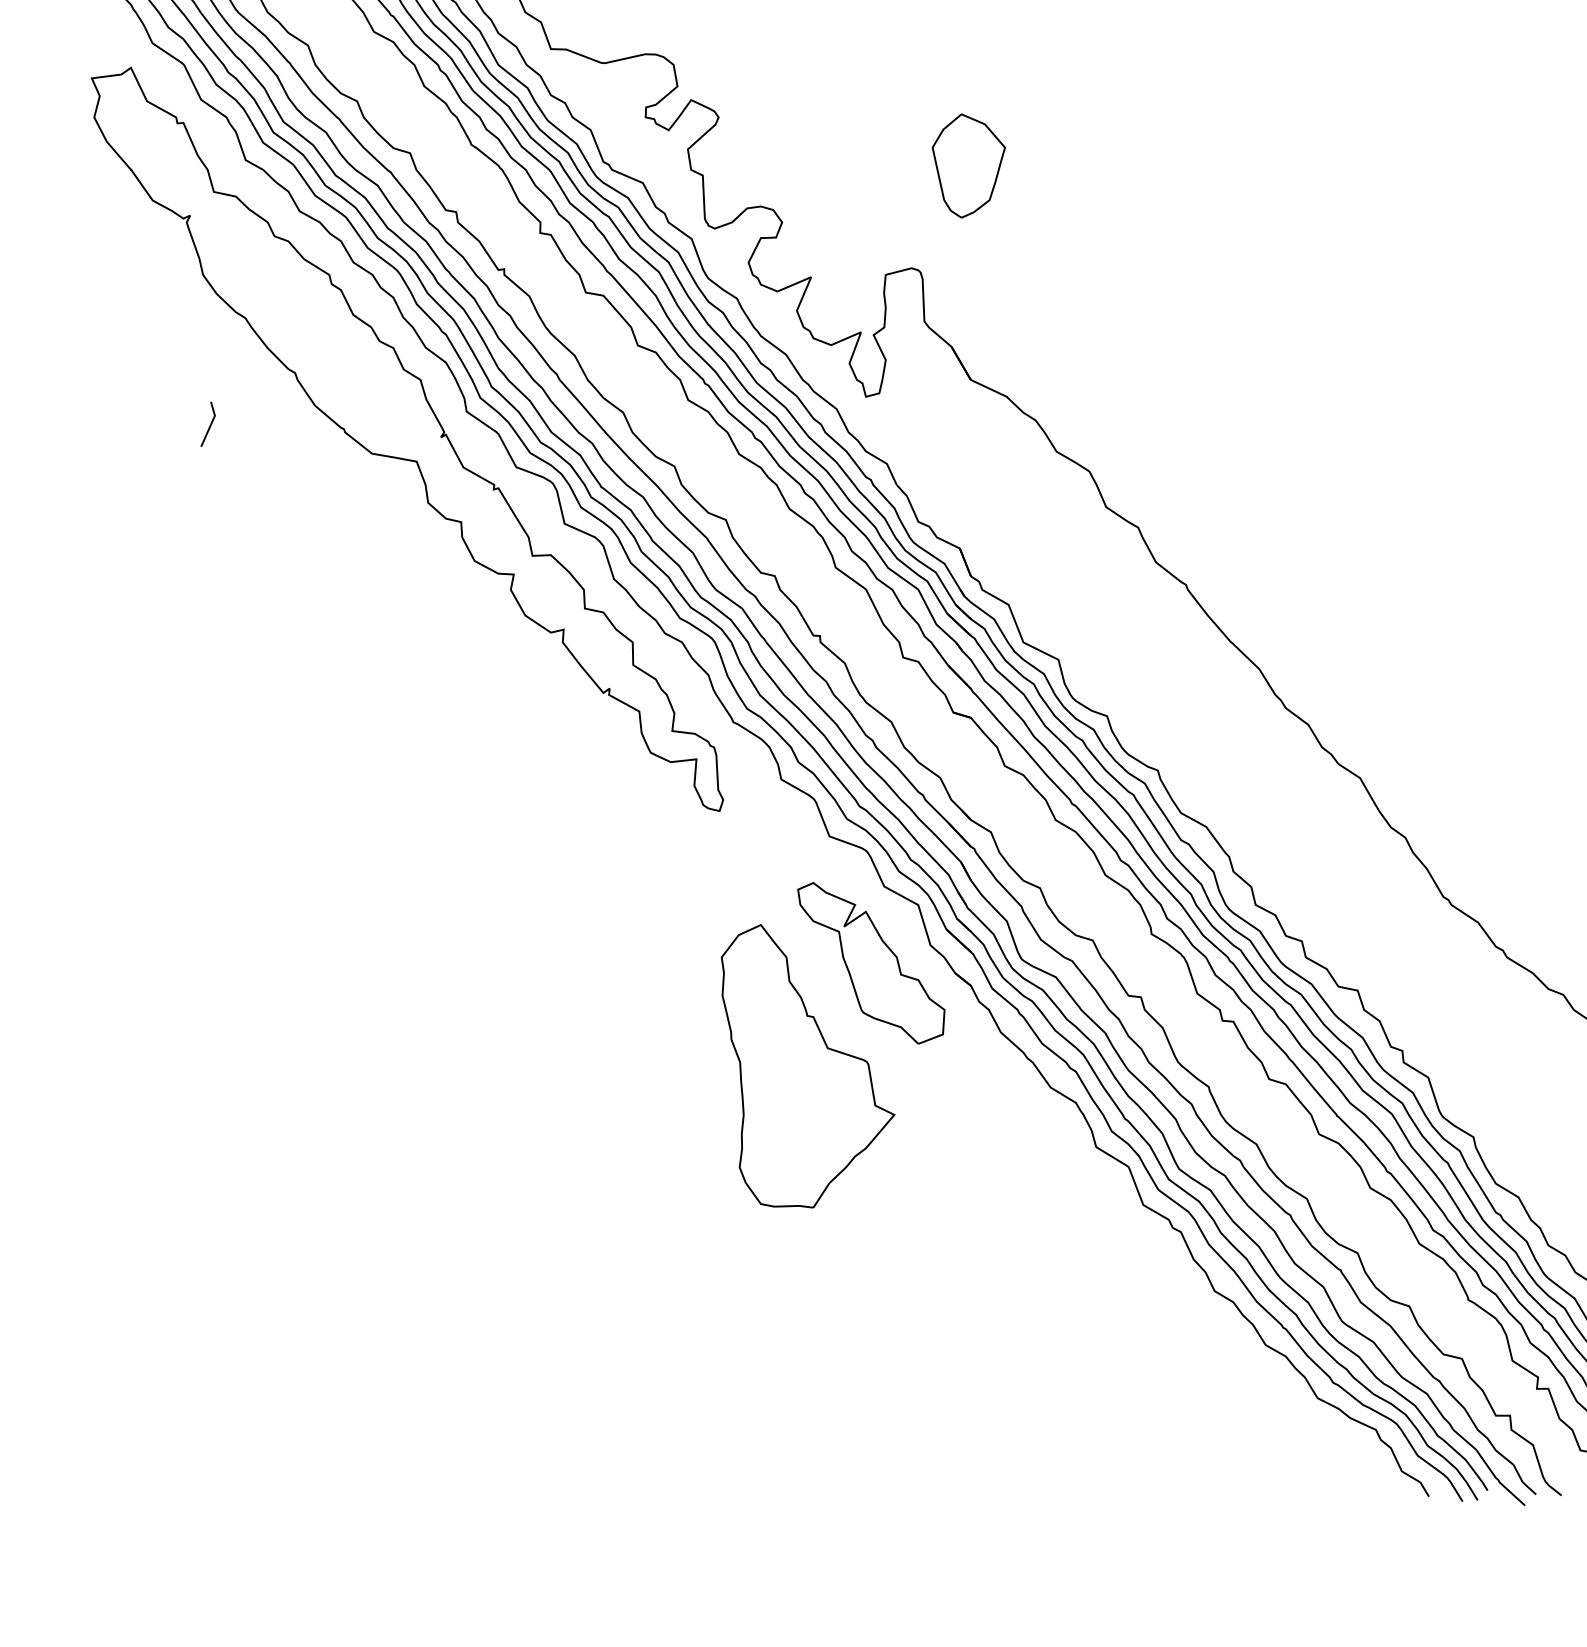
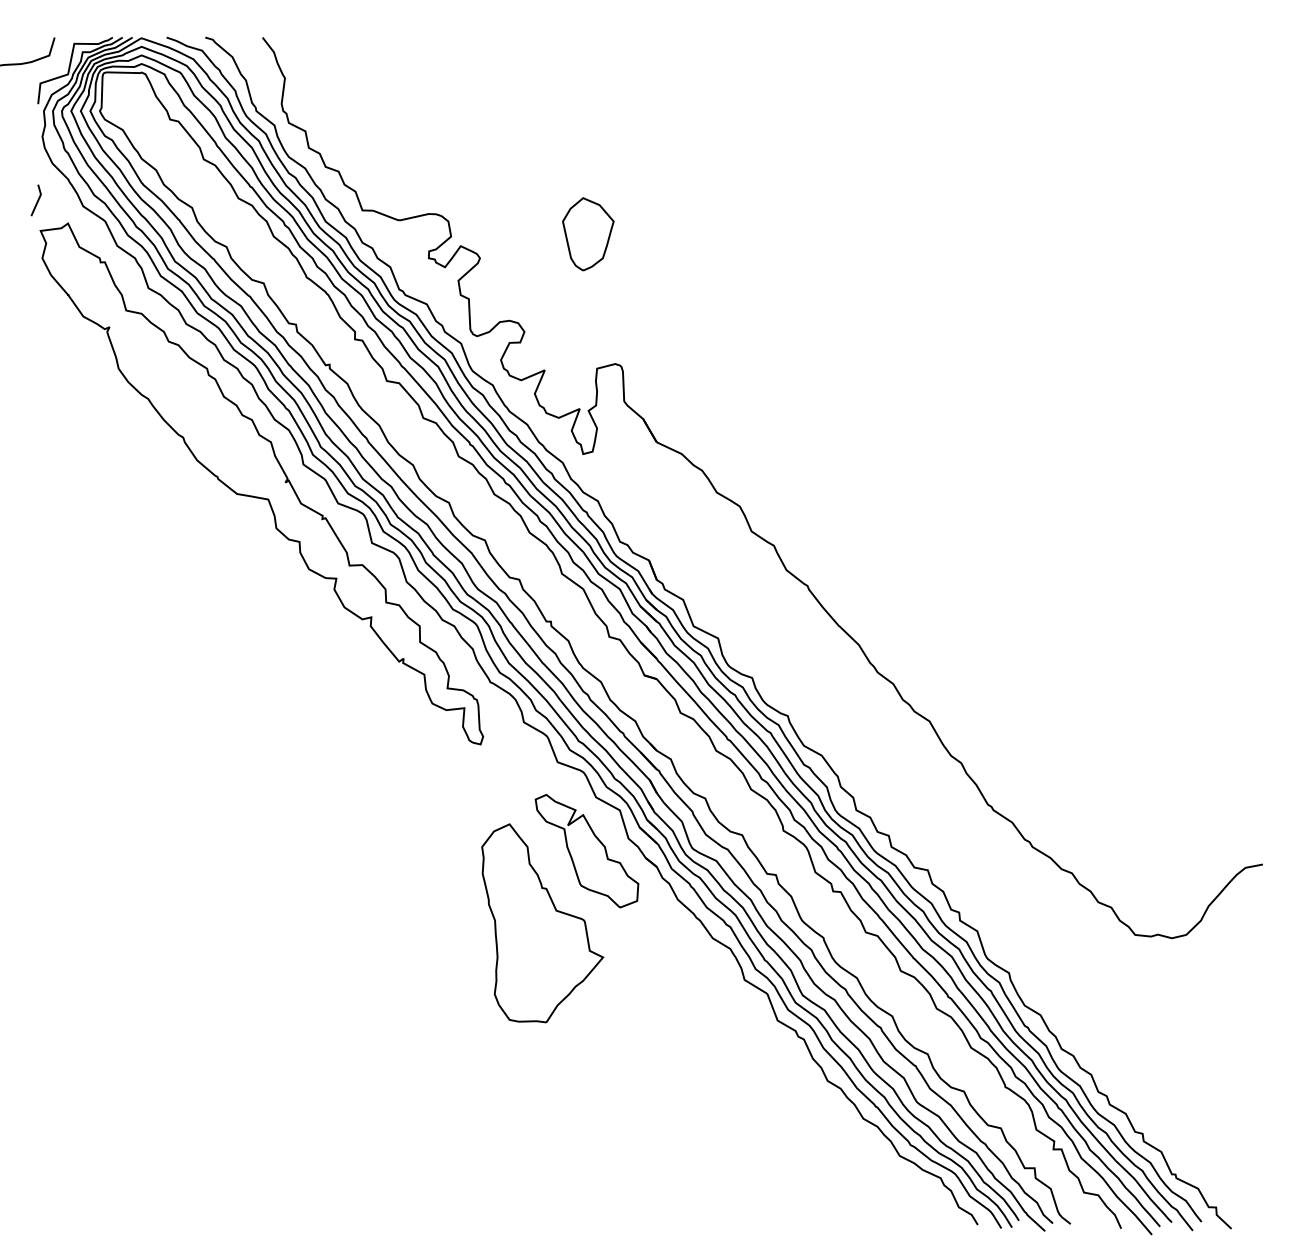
part: (969, 166) -> (588, 234), moved
line: (208, 425) -> (36, 201), moved

